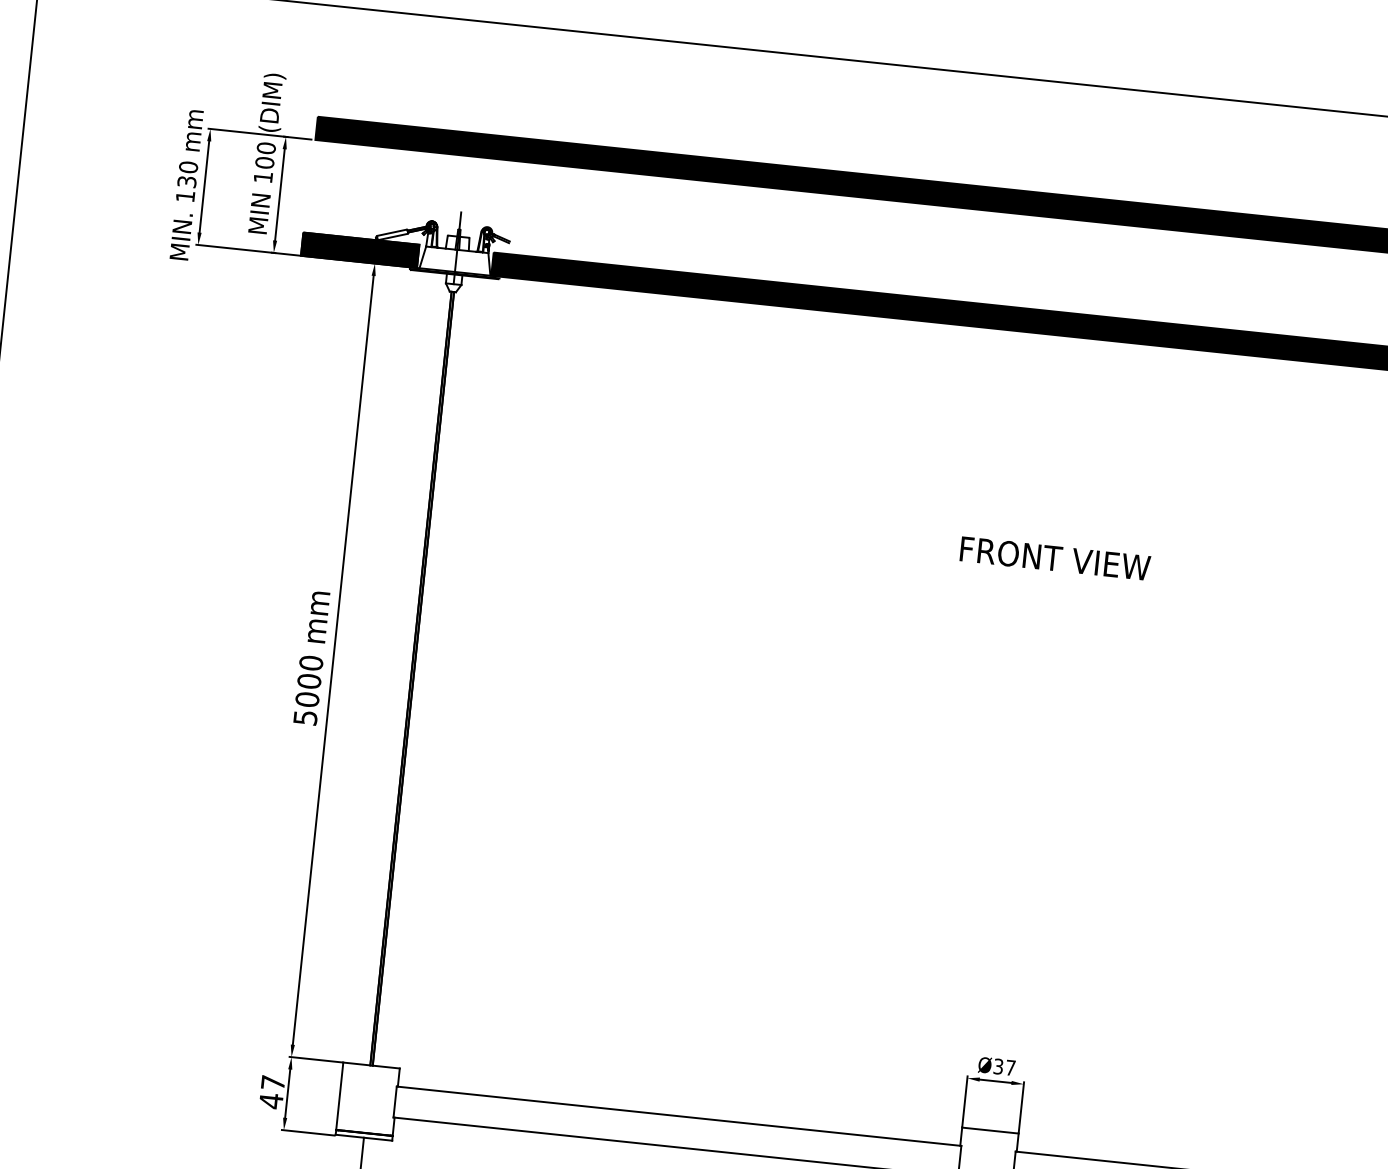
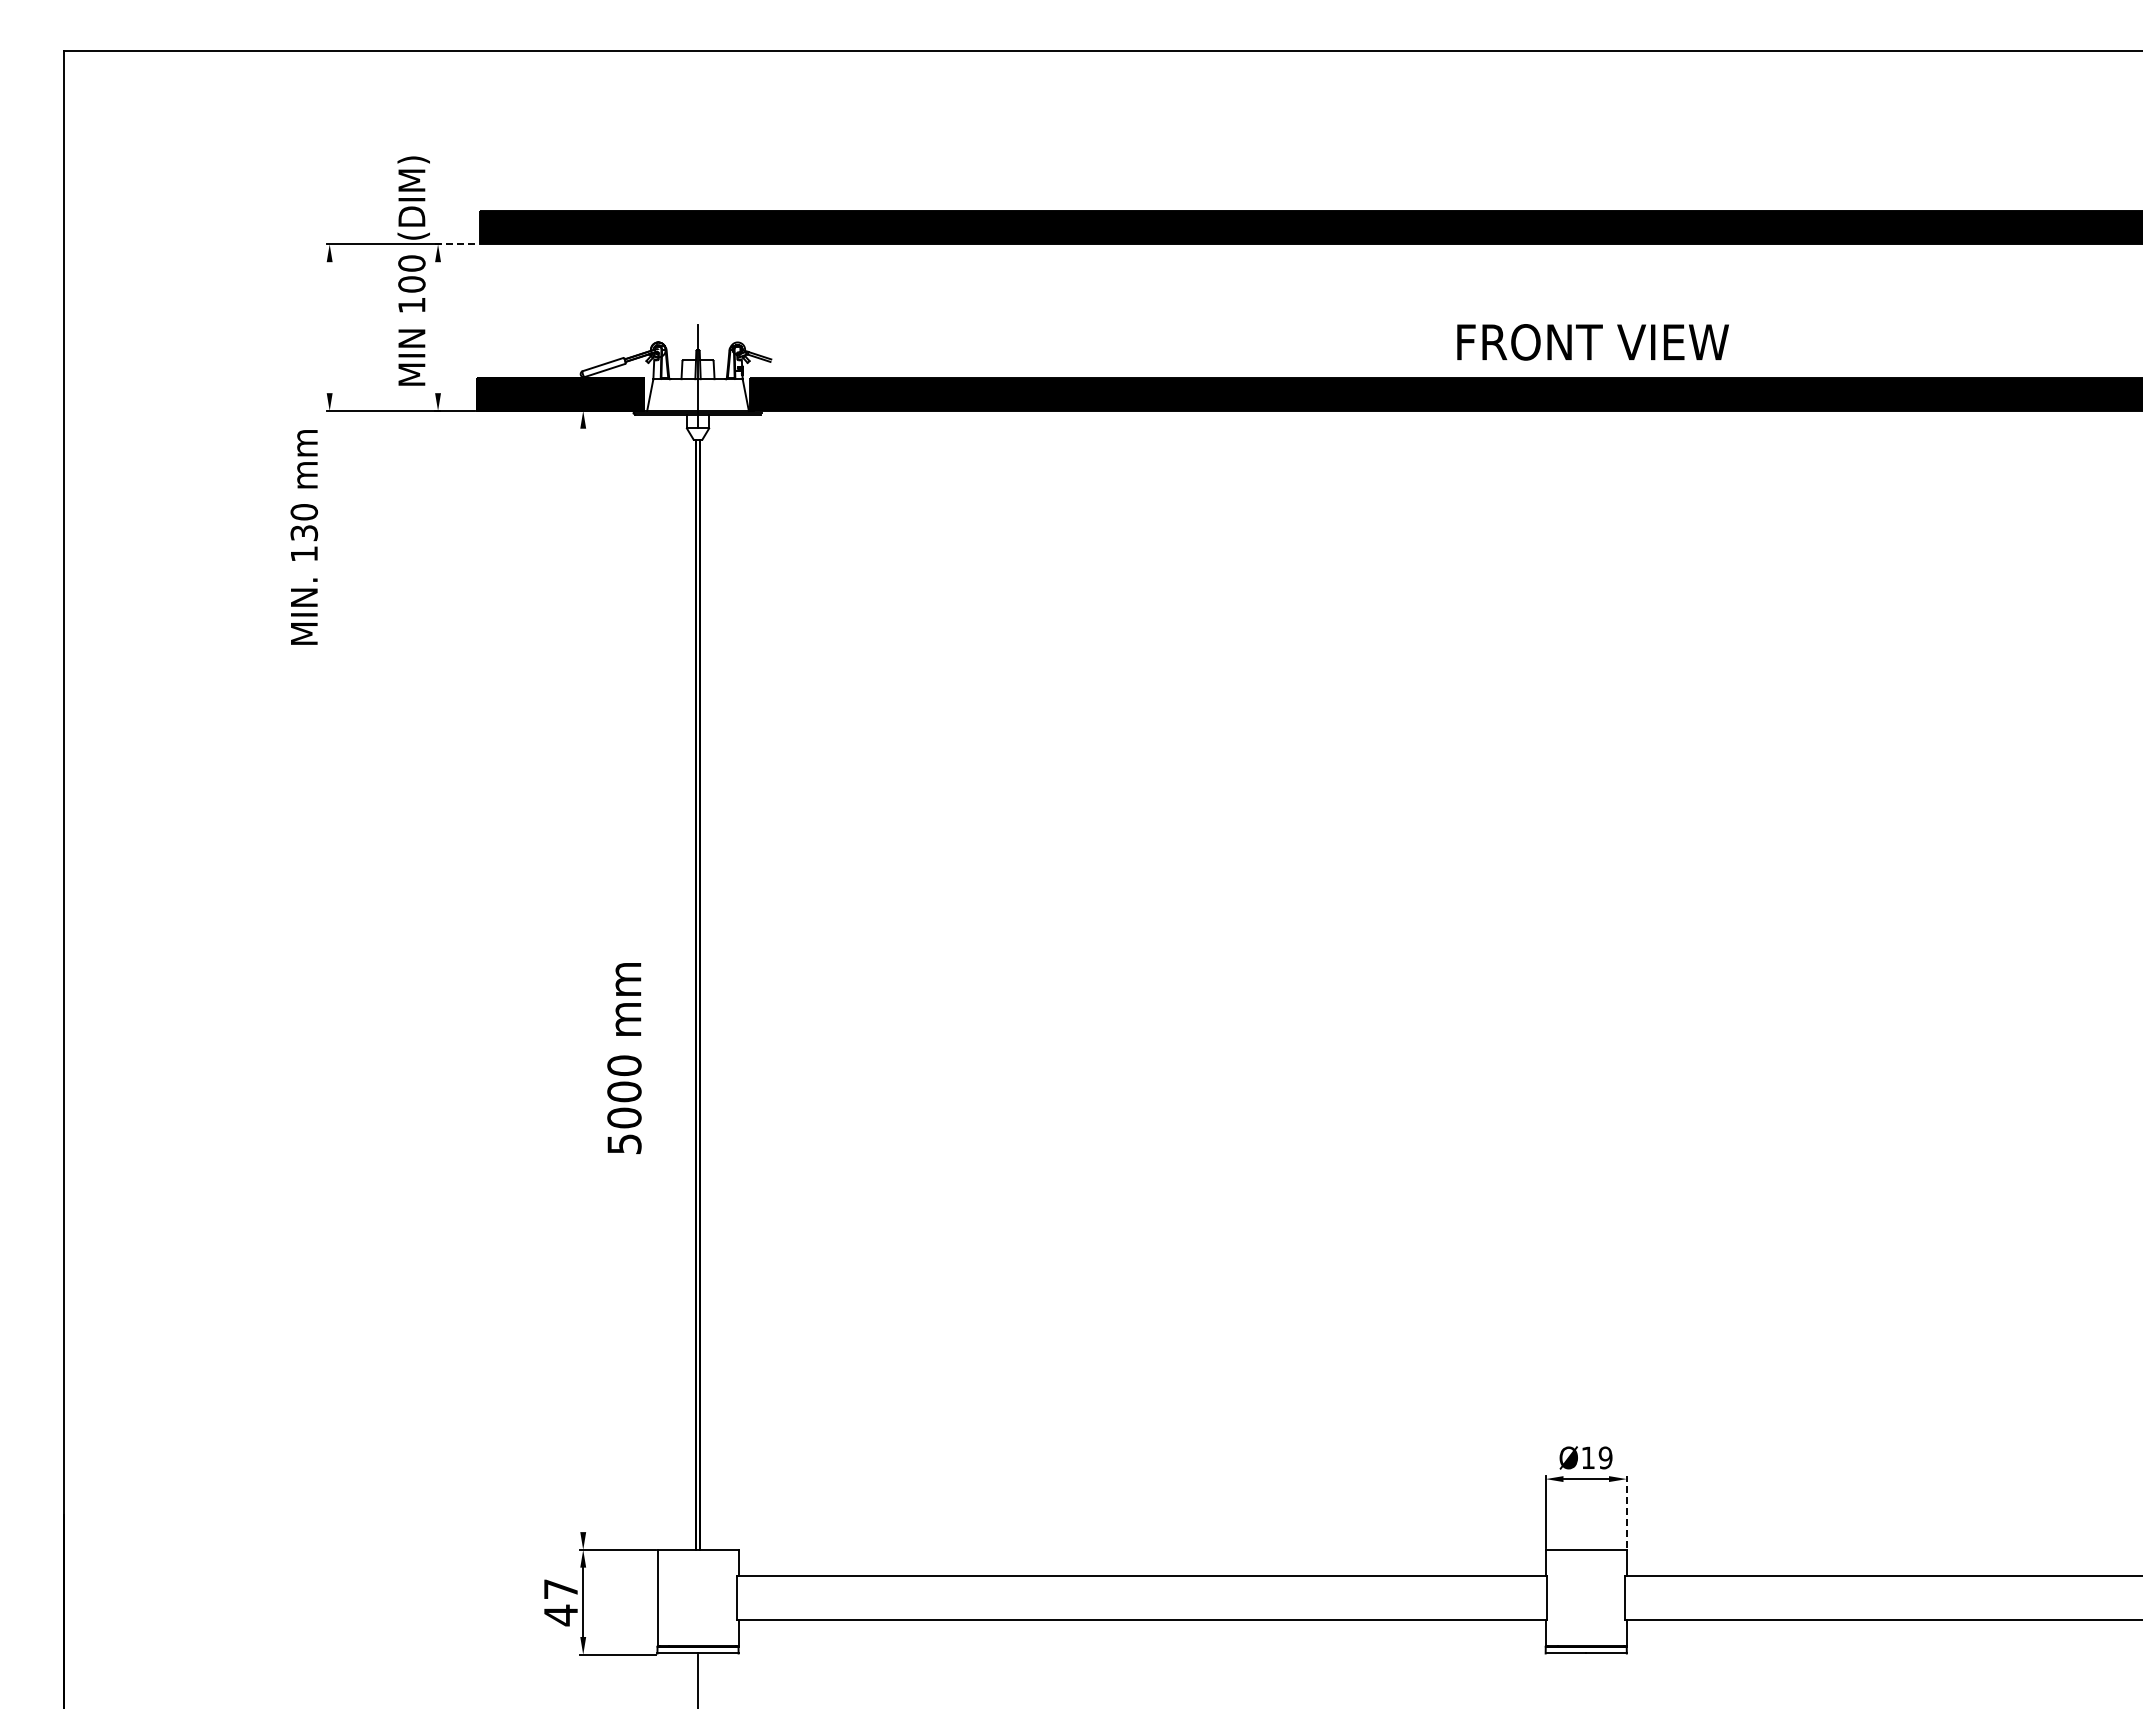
line: (297, 138) -> (454, 244), solid -> dashed
text: (186, 185) -> (304, 537), moved
line: (204, 186) -> (329, 327), removed
line: (280, 194) -> (438, 327), removed
text: (1054, 558) -> (1592, 342), moved
text: (311, 658) -> (624, 1058), moved
line: (333, 660) -> (583, 980), removed
text: (1004, 1066) -> (1596, 1457), Ø37 -> Ø19
line: (1021, 1106) -> (1626, 1511), solid -> dashed

